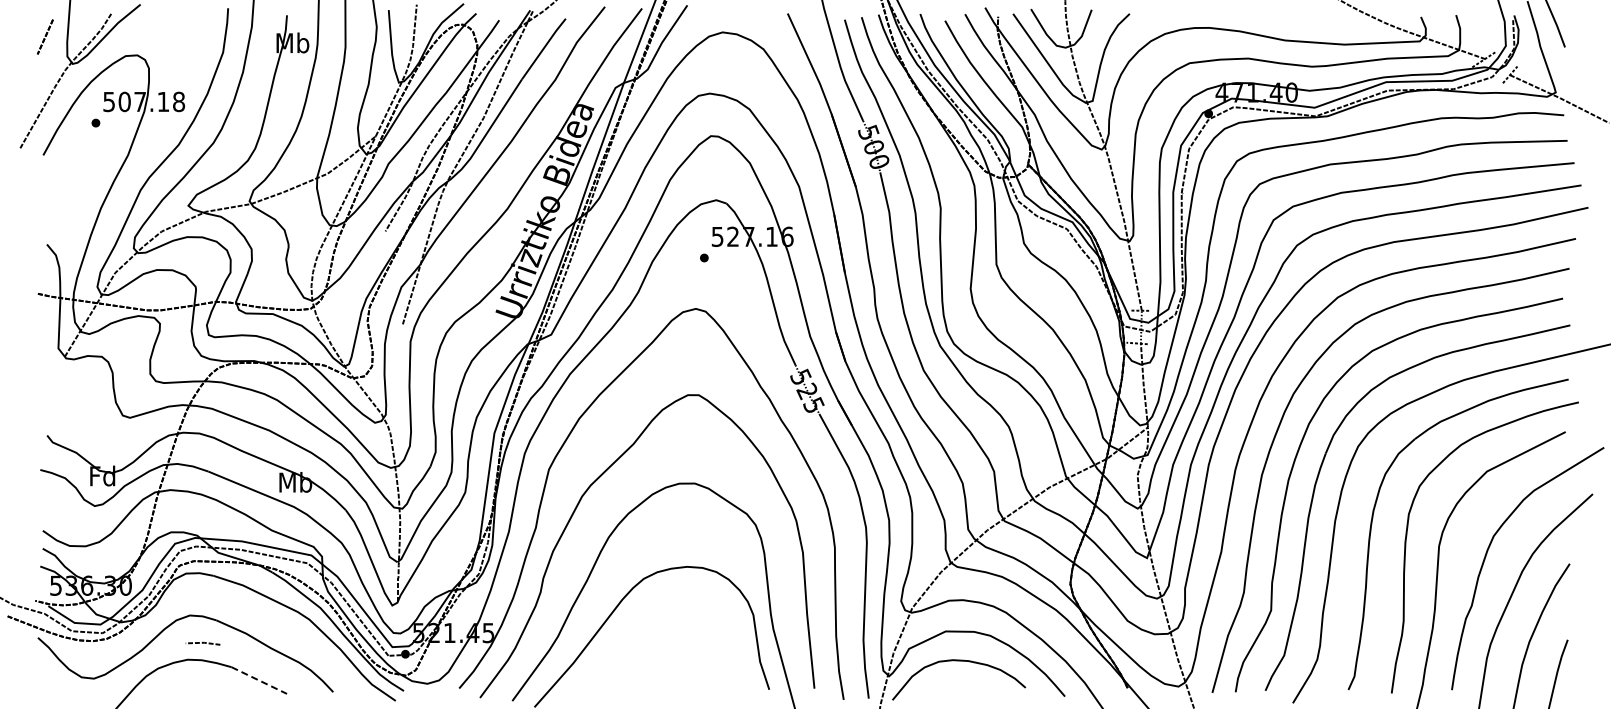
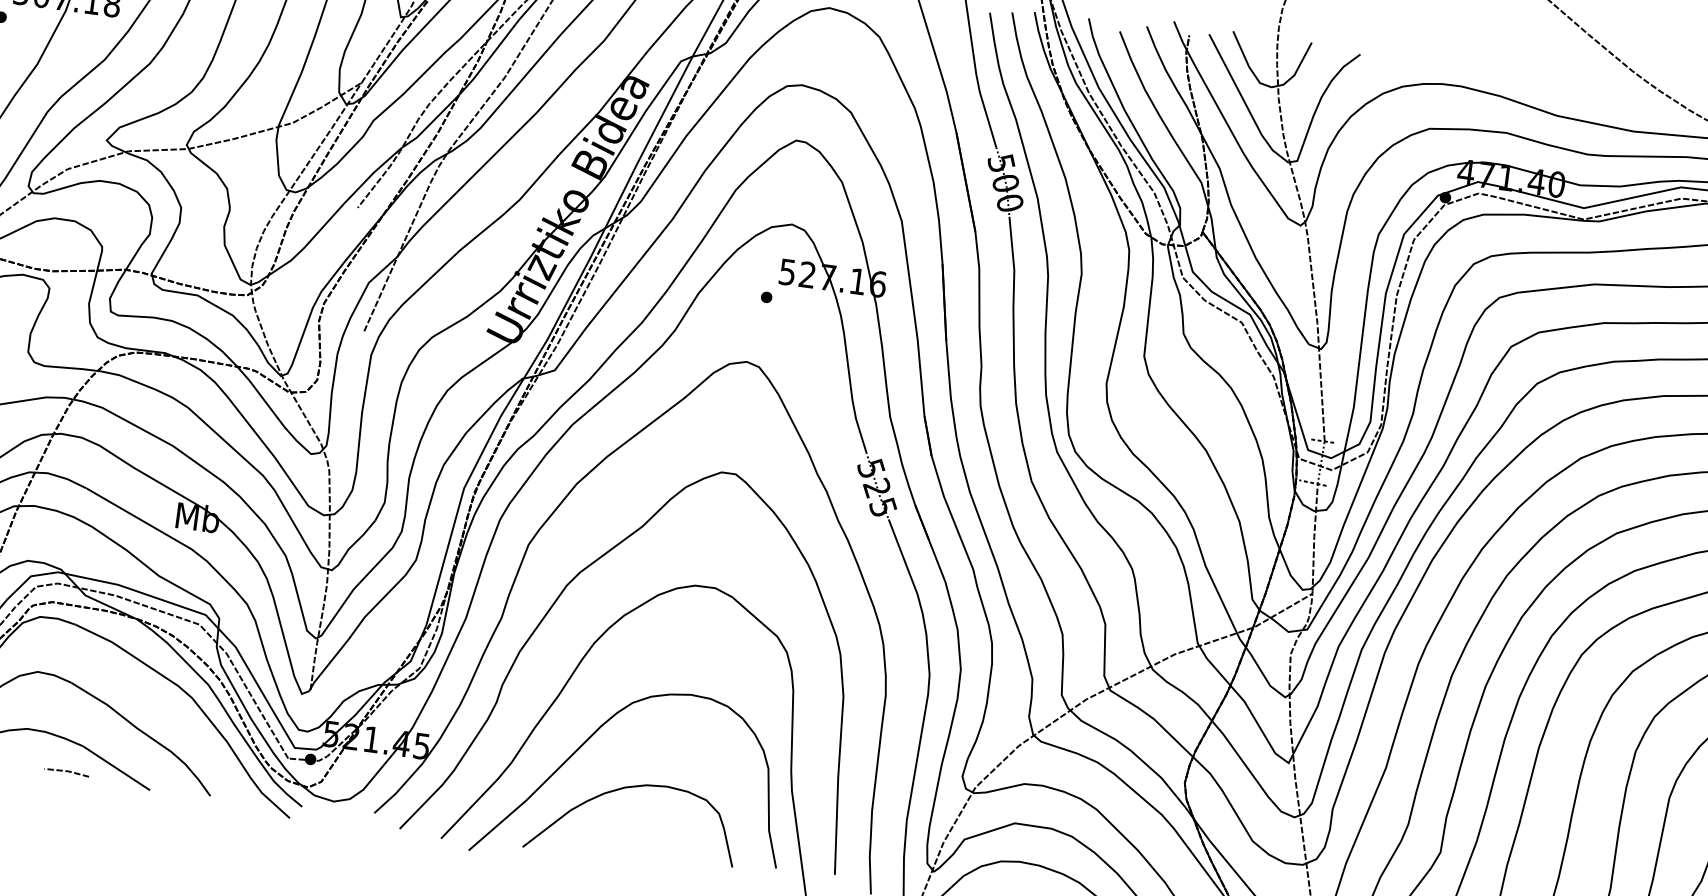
line: (202, 643) -> (66, 772), moved
curve: (648, 644) -> (627, 788), added
line: (259, 680) -> (116, 768), dashed -> solid

